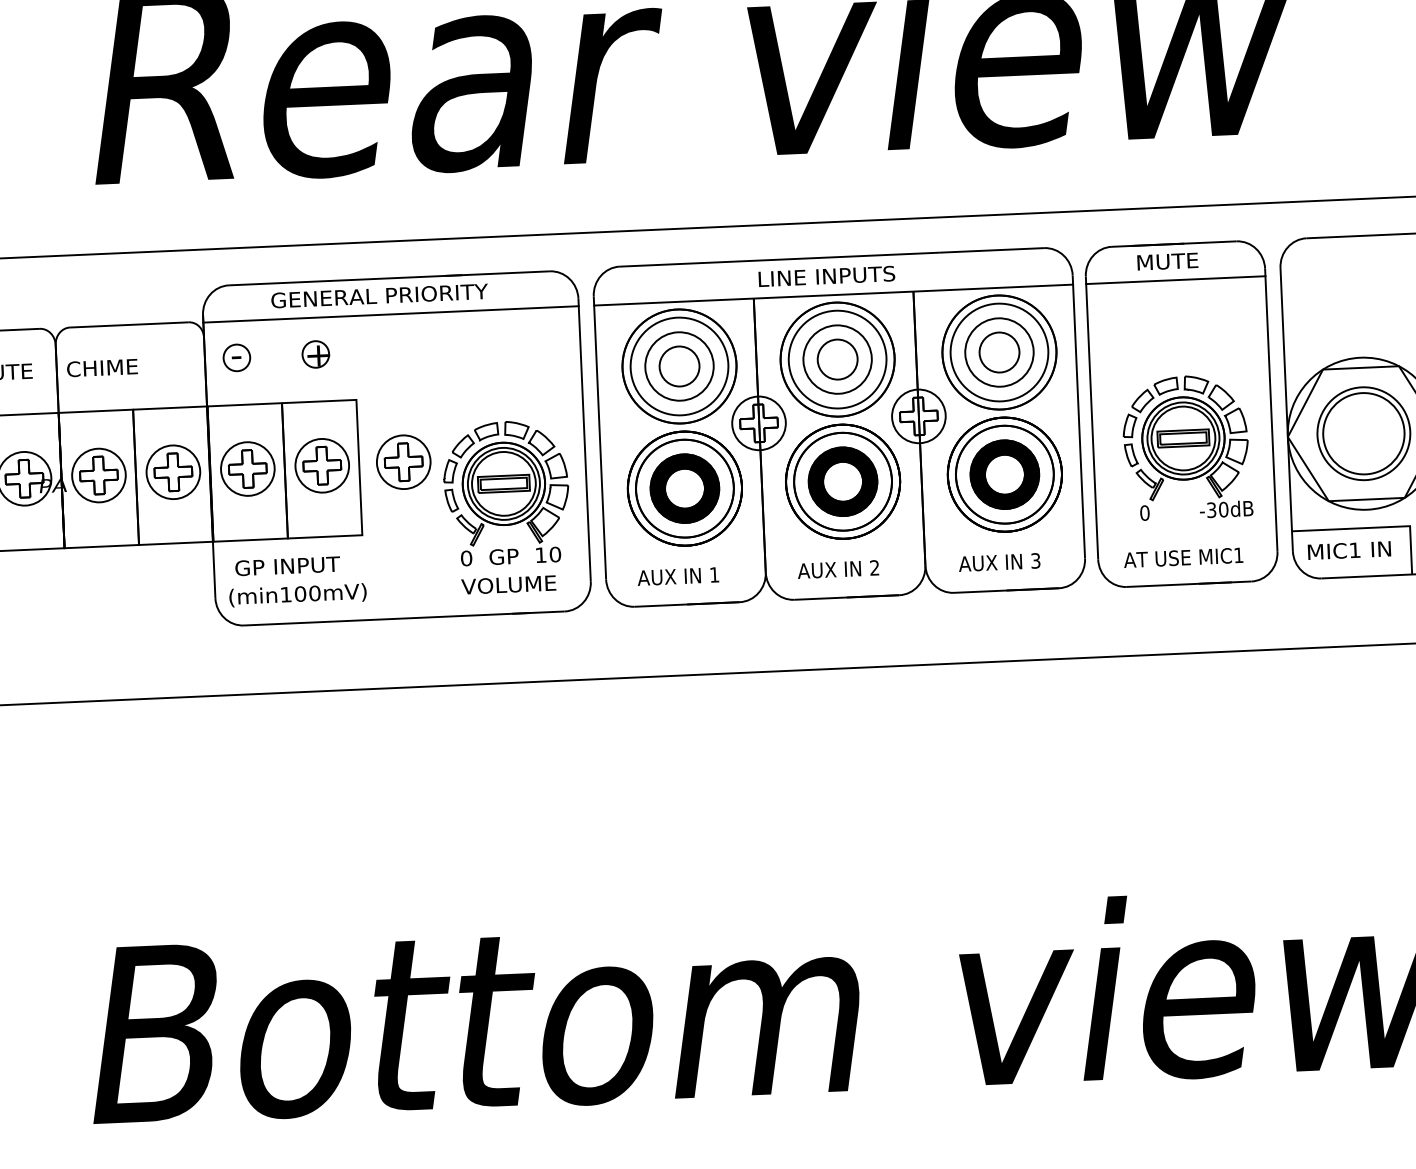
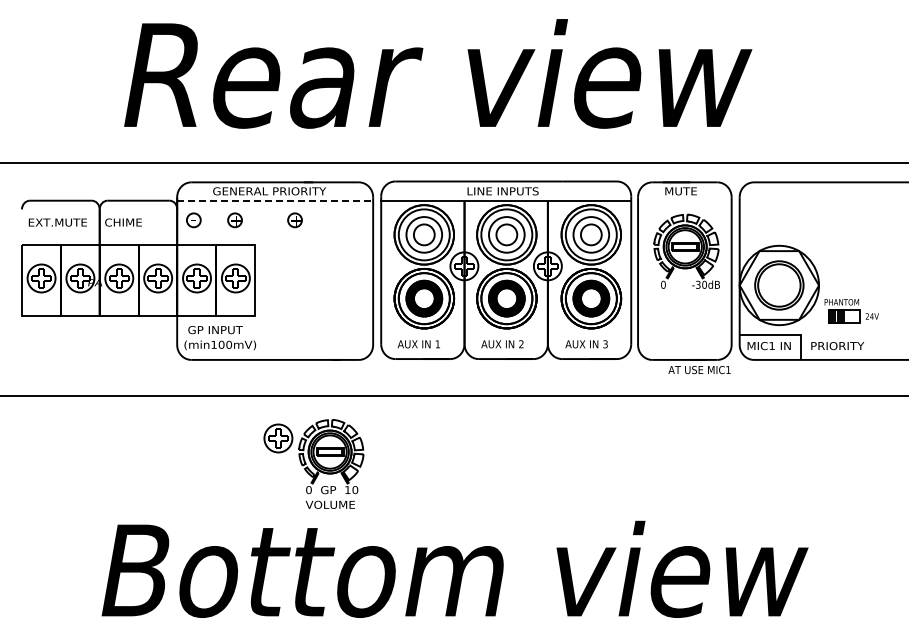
line: (1175, 280) -> (684, 201), removed
line: (391, 314) -> (275, 201), solid -> dashed
part: (429, 349) -> (294, 220), added
part: (1186, 445) -> (686, 250), moved
part: (473, 507) -> (313, 463), moved
text: (1183, 558) -> (699, 370), moved

